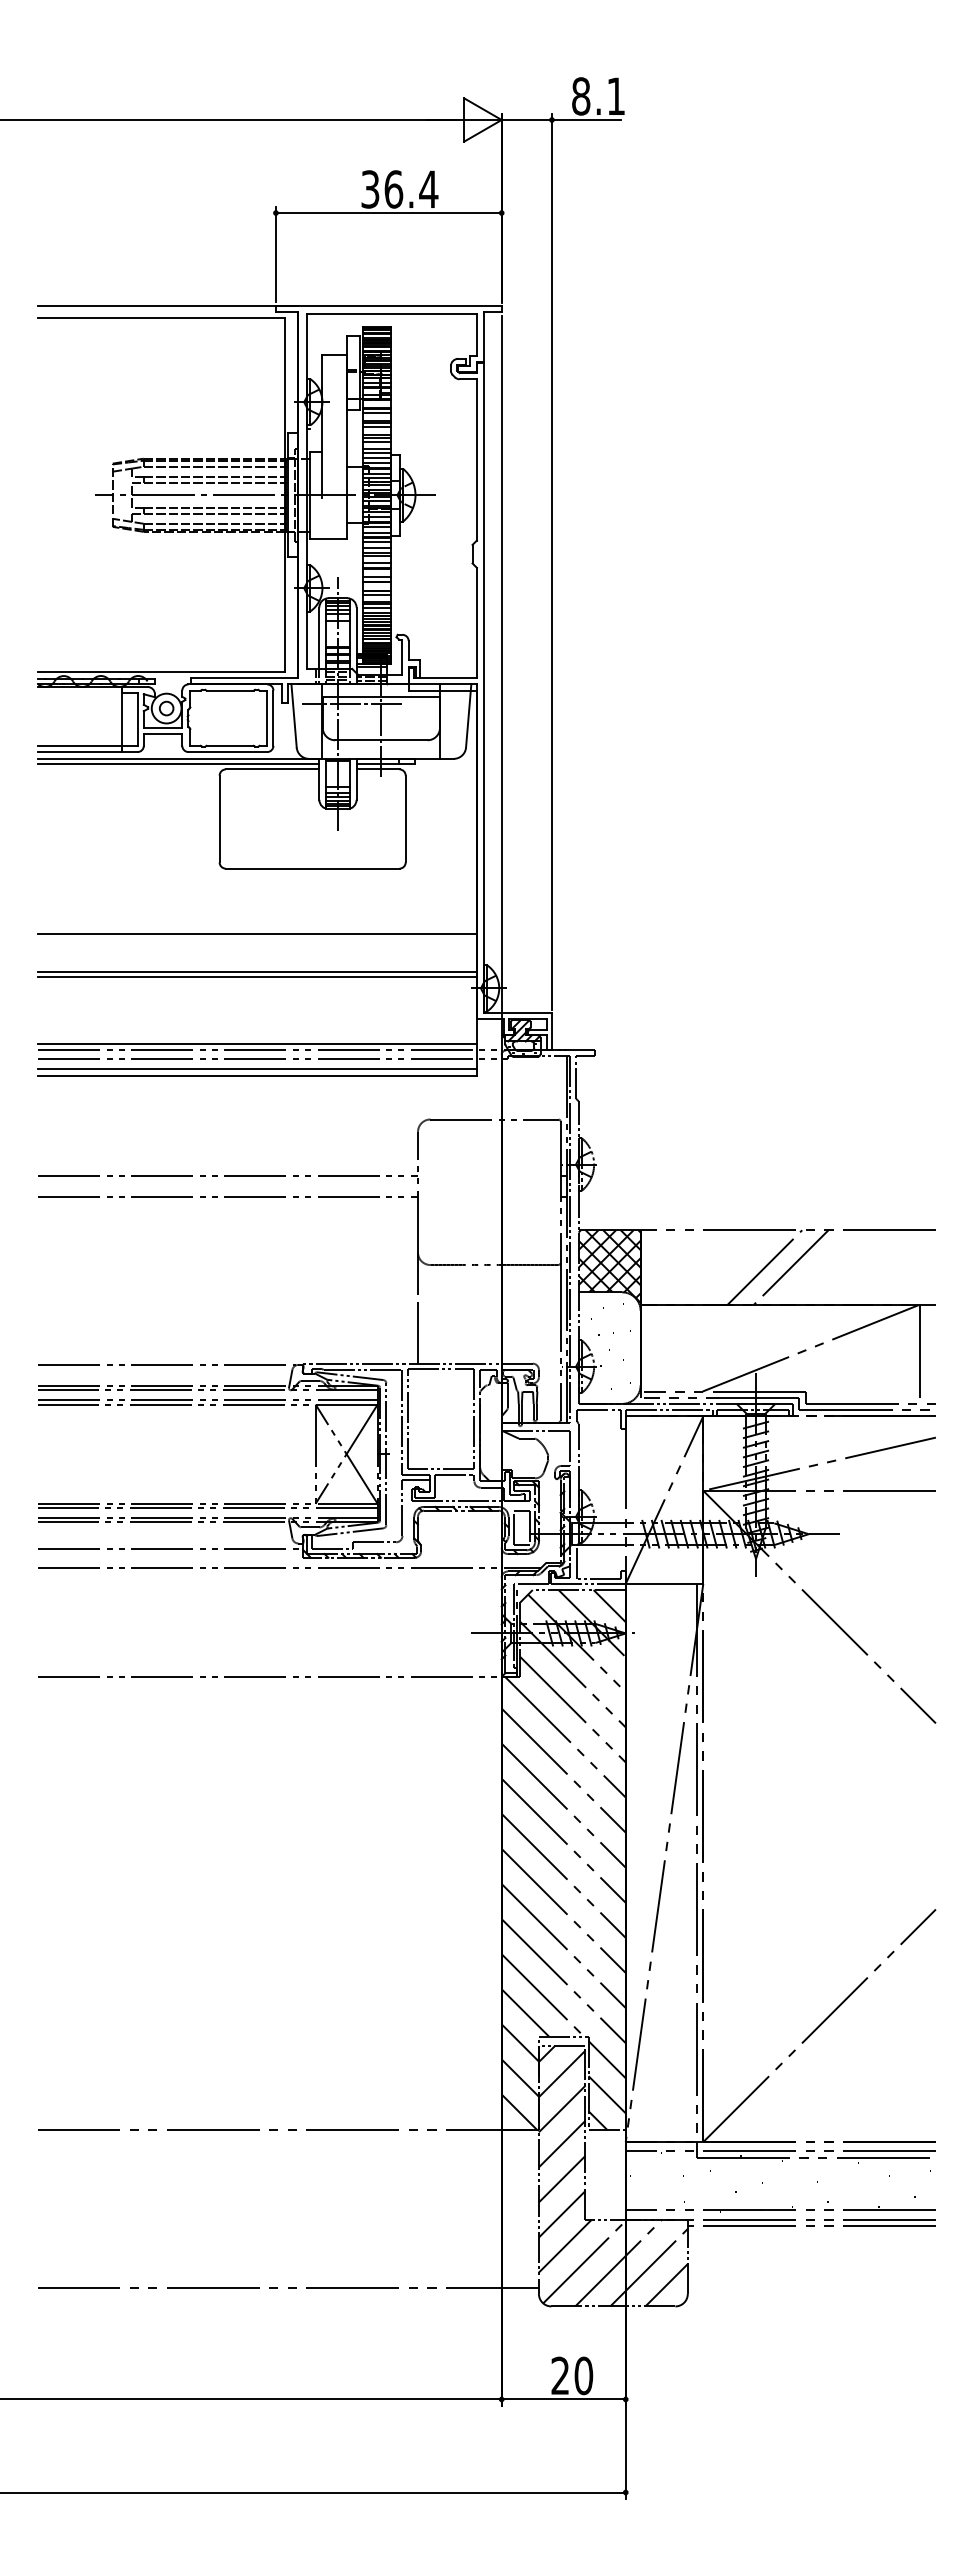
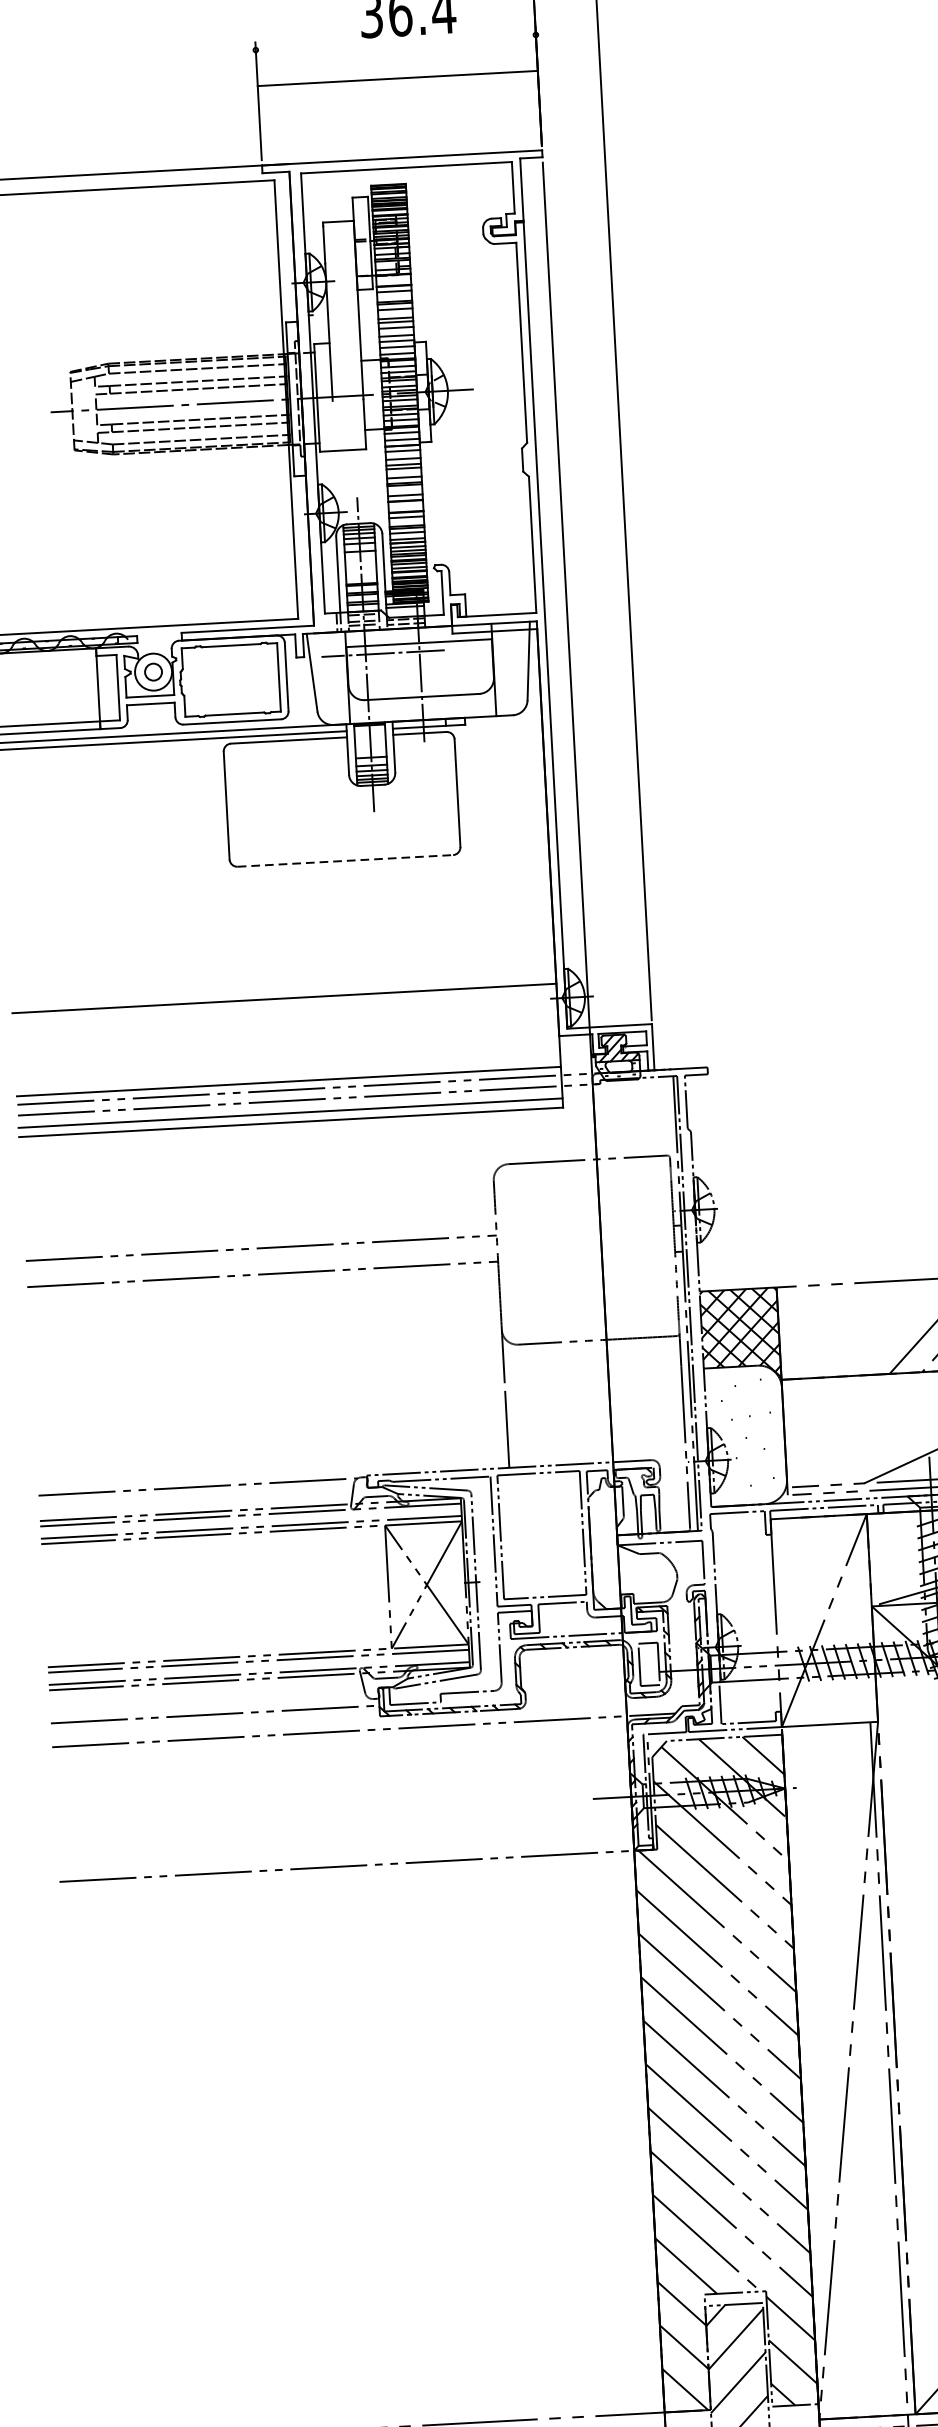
line: (388, 213) -> (397, 79), moved
line: (312, 868) -> (345, 860), solid -> dashed
line: (257, 933) -> (281, 945), removed
line: (257, 972) -> (283, 993), removed

